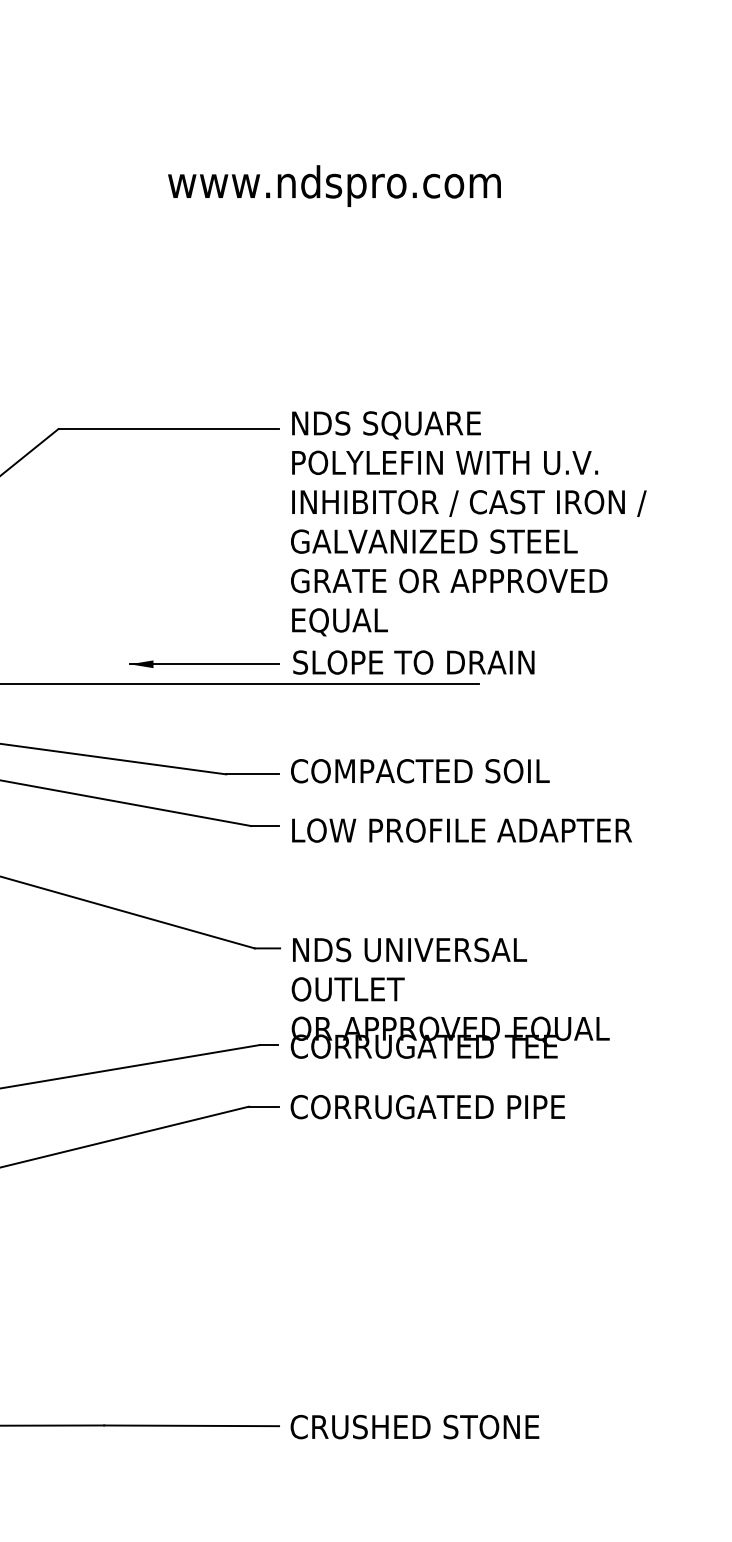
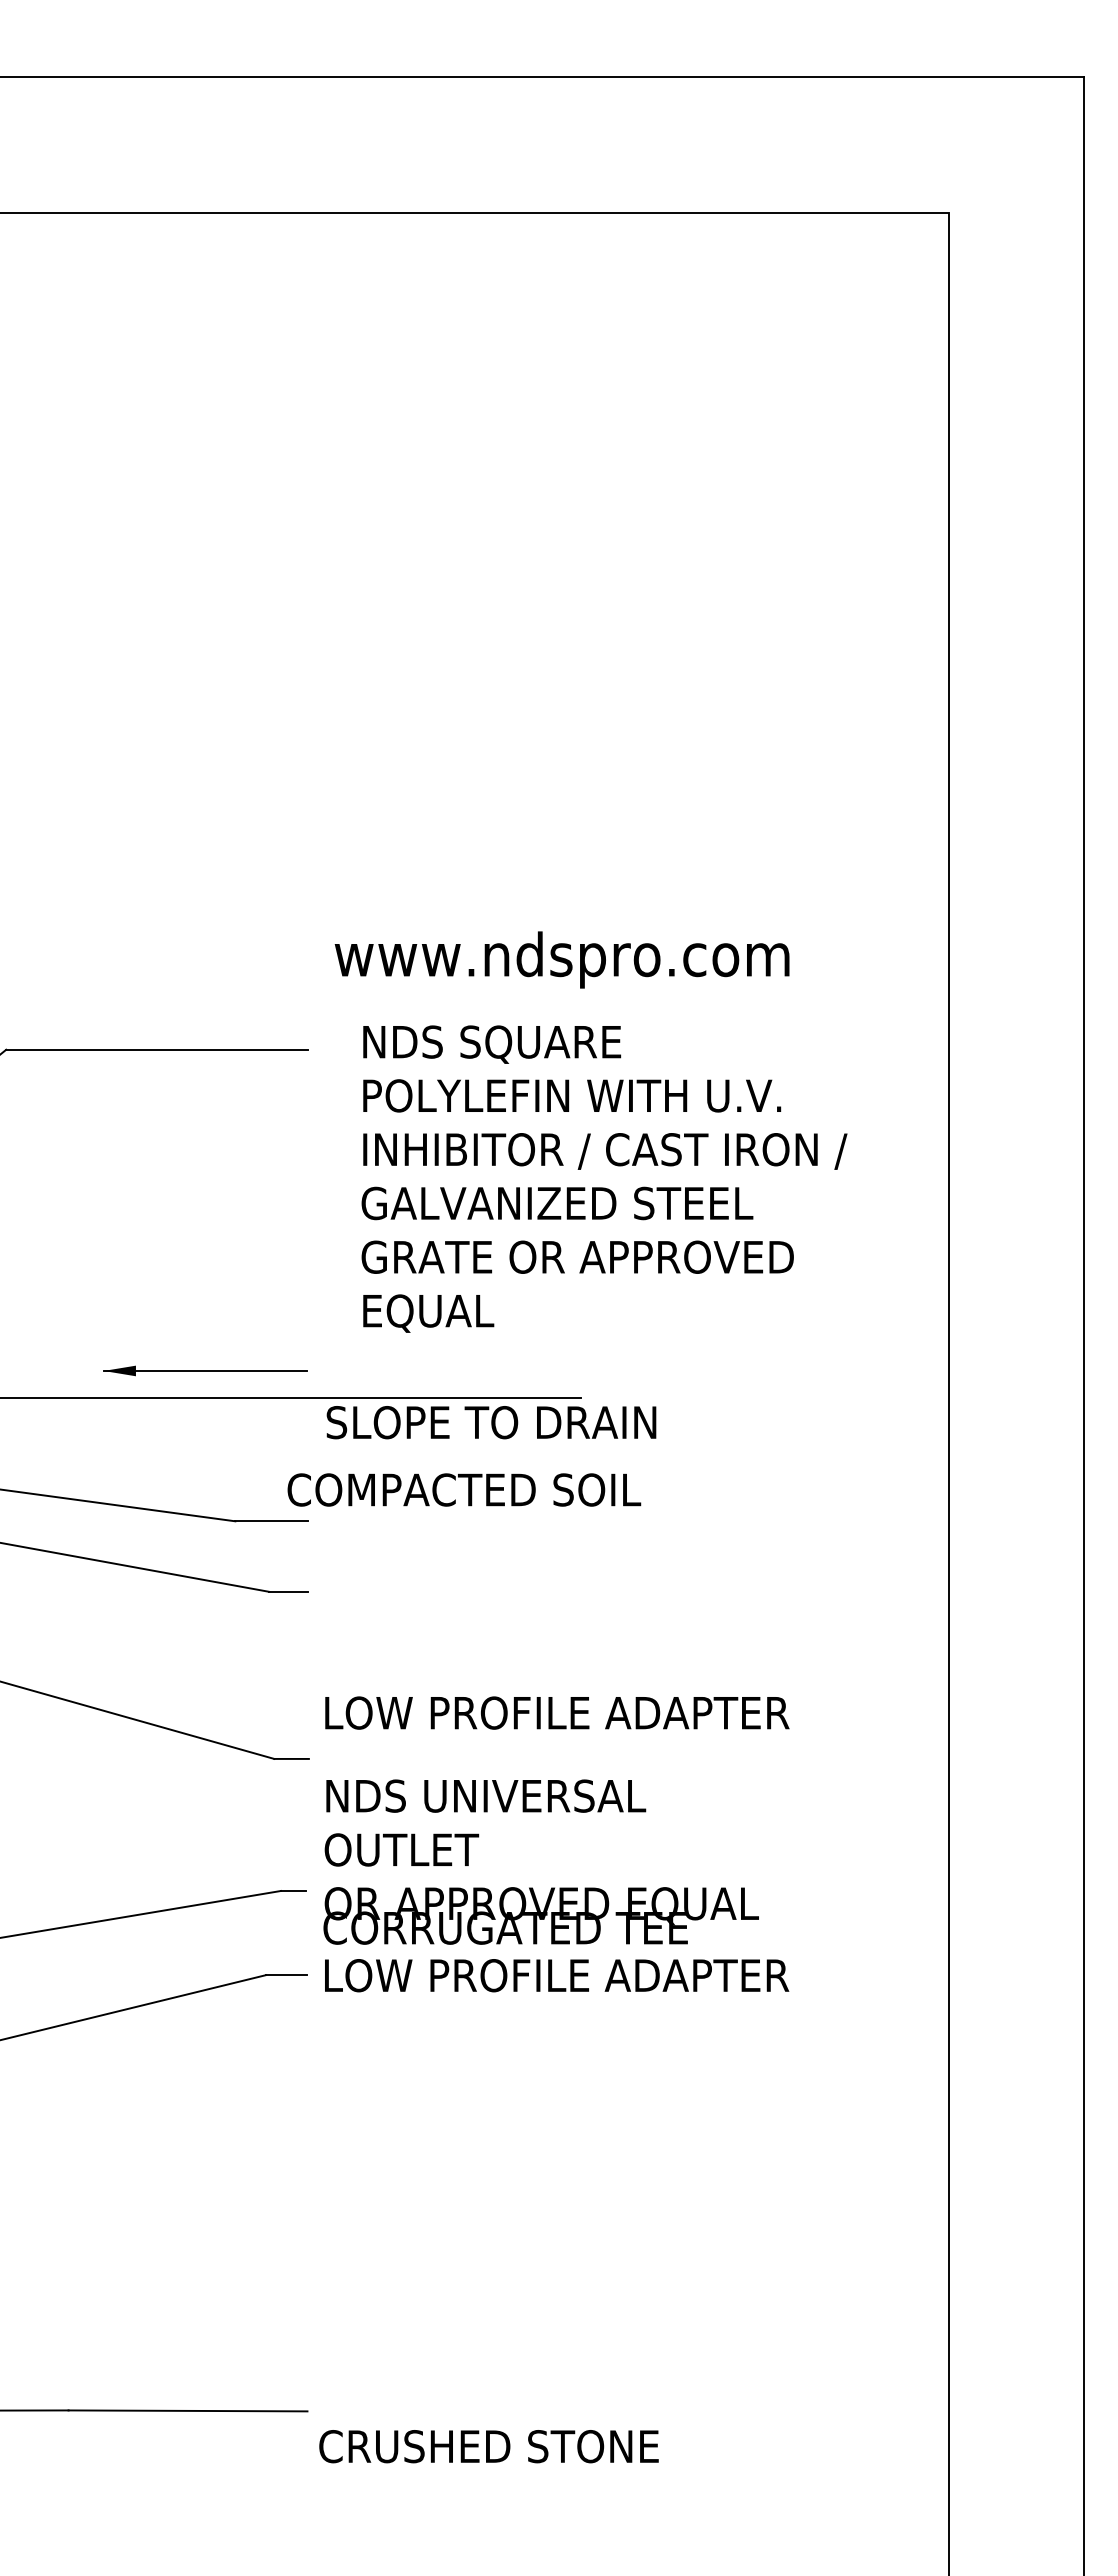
text: (334, 185) -> (561, 959), moved
text: (468, 523) -> (604, 1178), moved
text: (413, 662) -> (491, 1422), moved
text: (420, 770) -> (464, 1489), moved
text: (462, 830) -> (557, 1712), moved
text: (449, 997) -> (540, 1861), moved
text: (461, 1106) -> (556, 1975), CORRUGATED PIPE -> LOW PROFILE ADAPTER
text: (414, 1427) -> (488, 2446), moved

